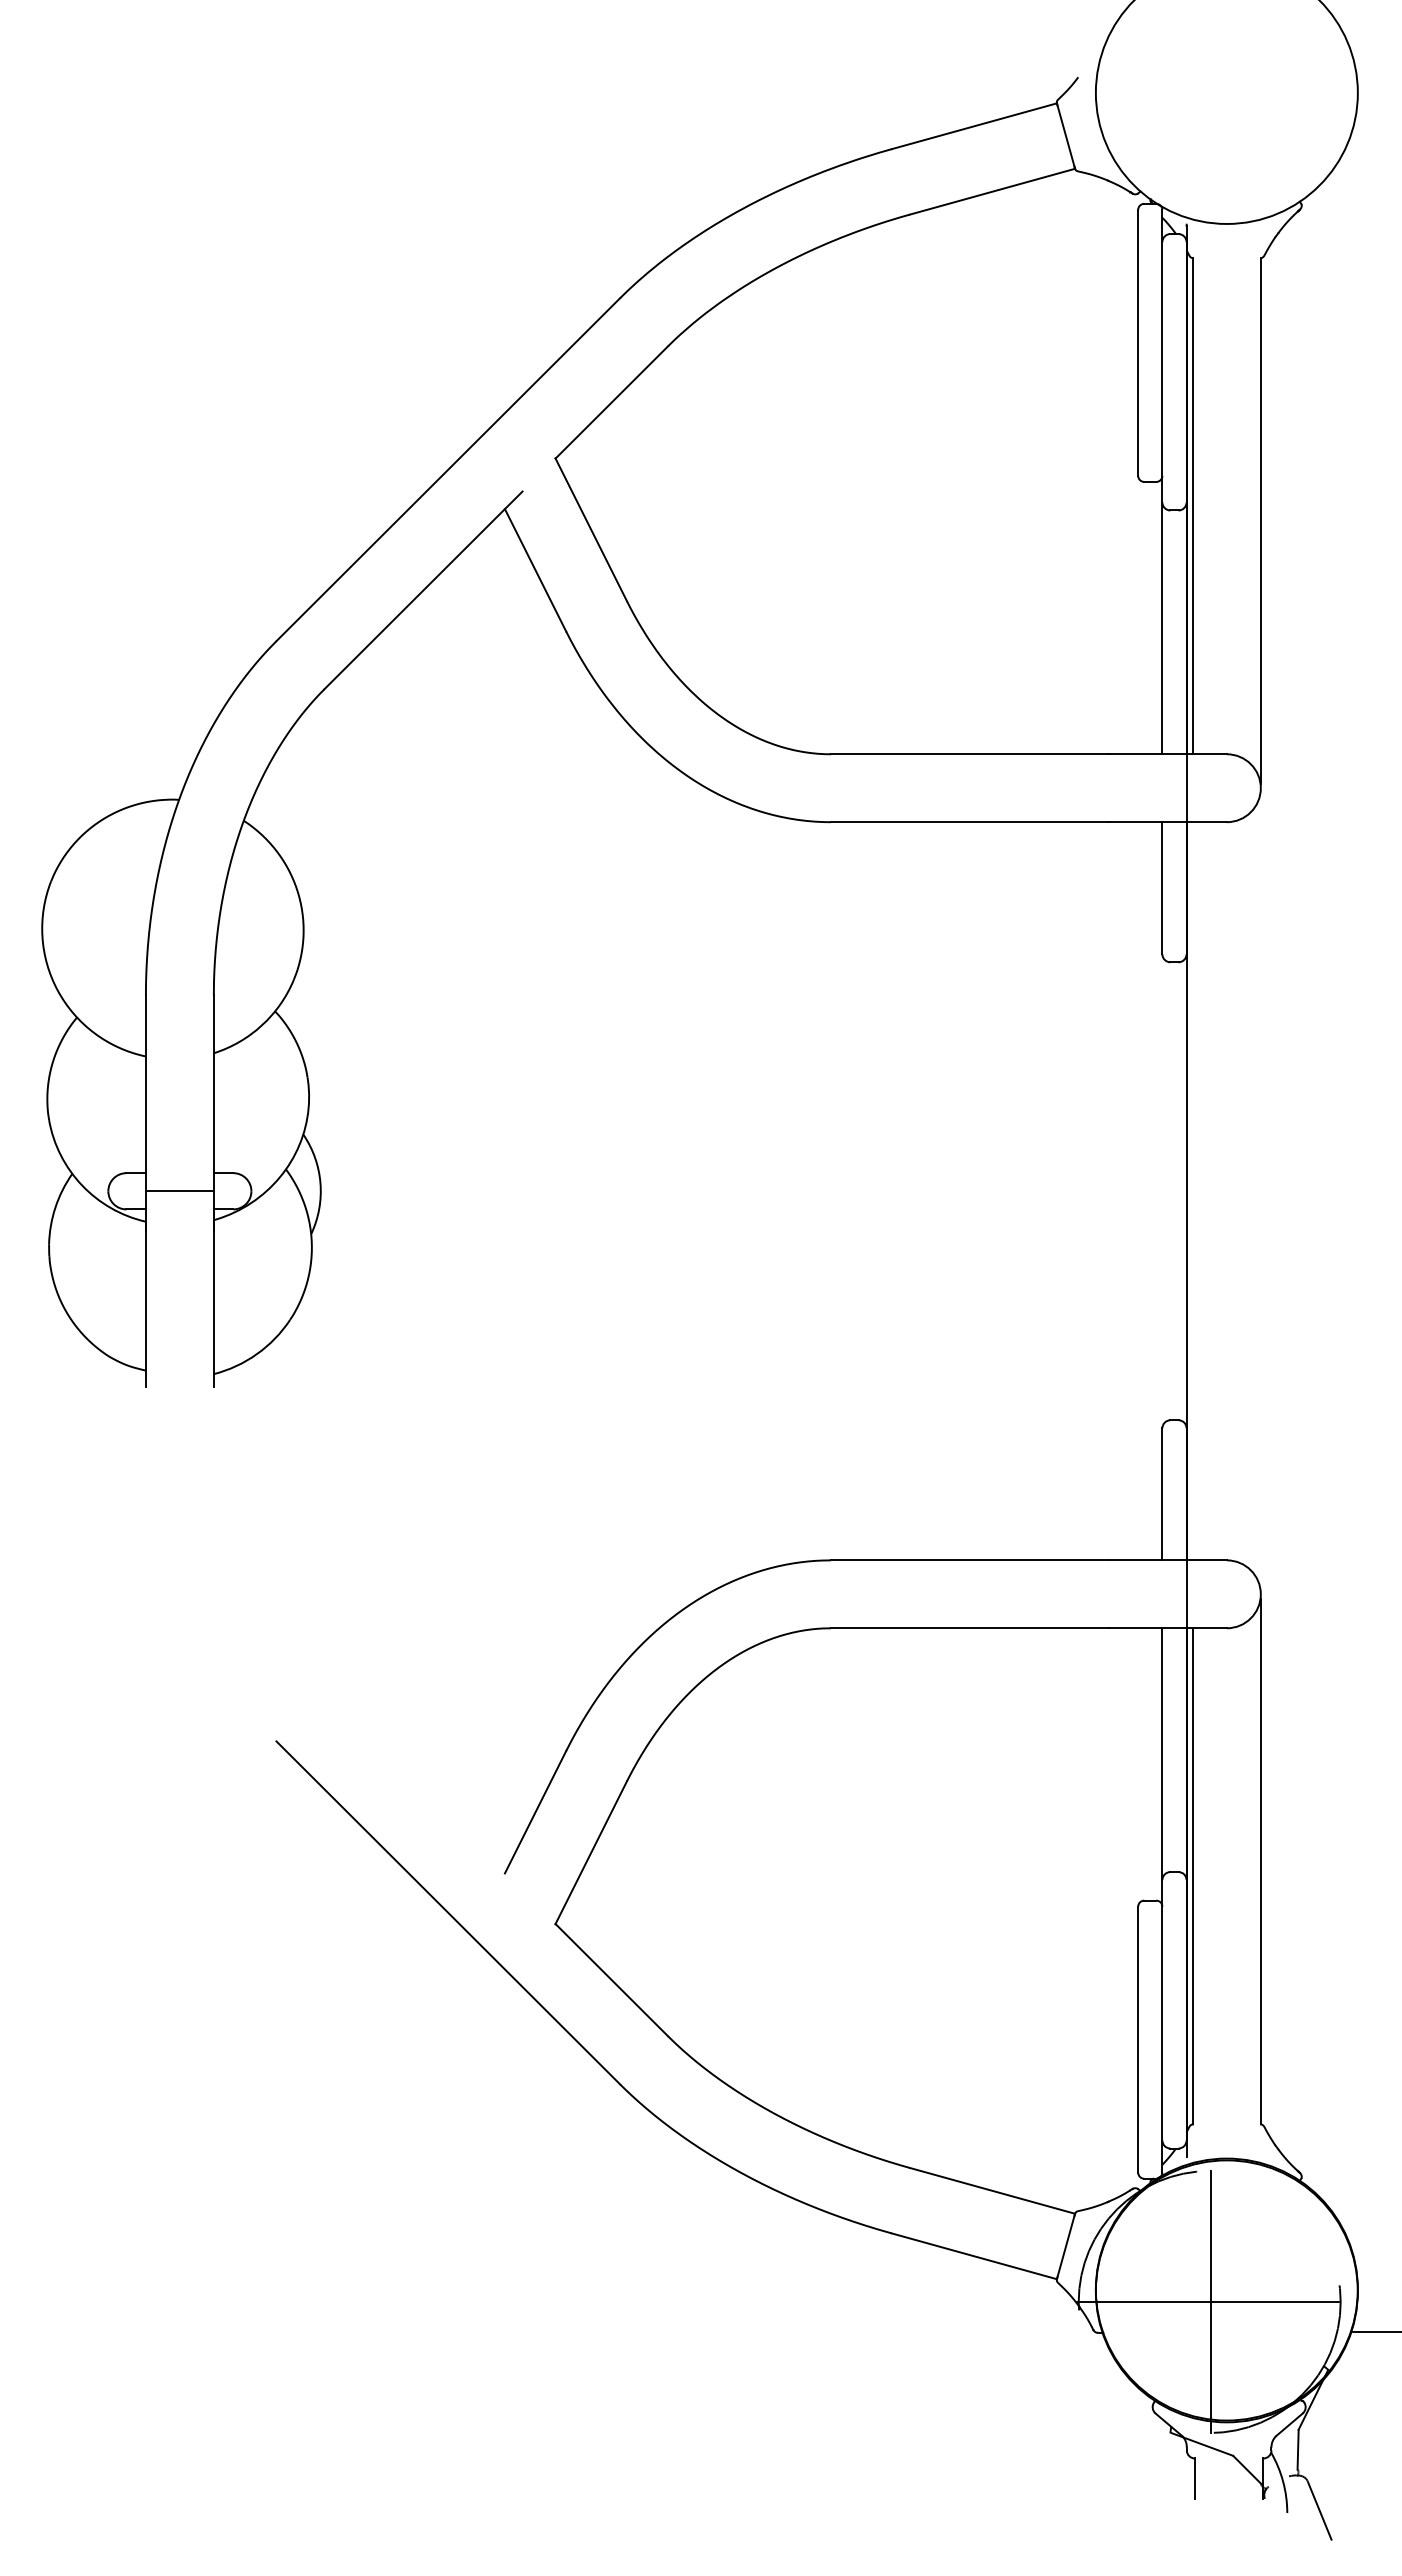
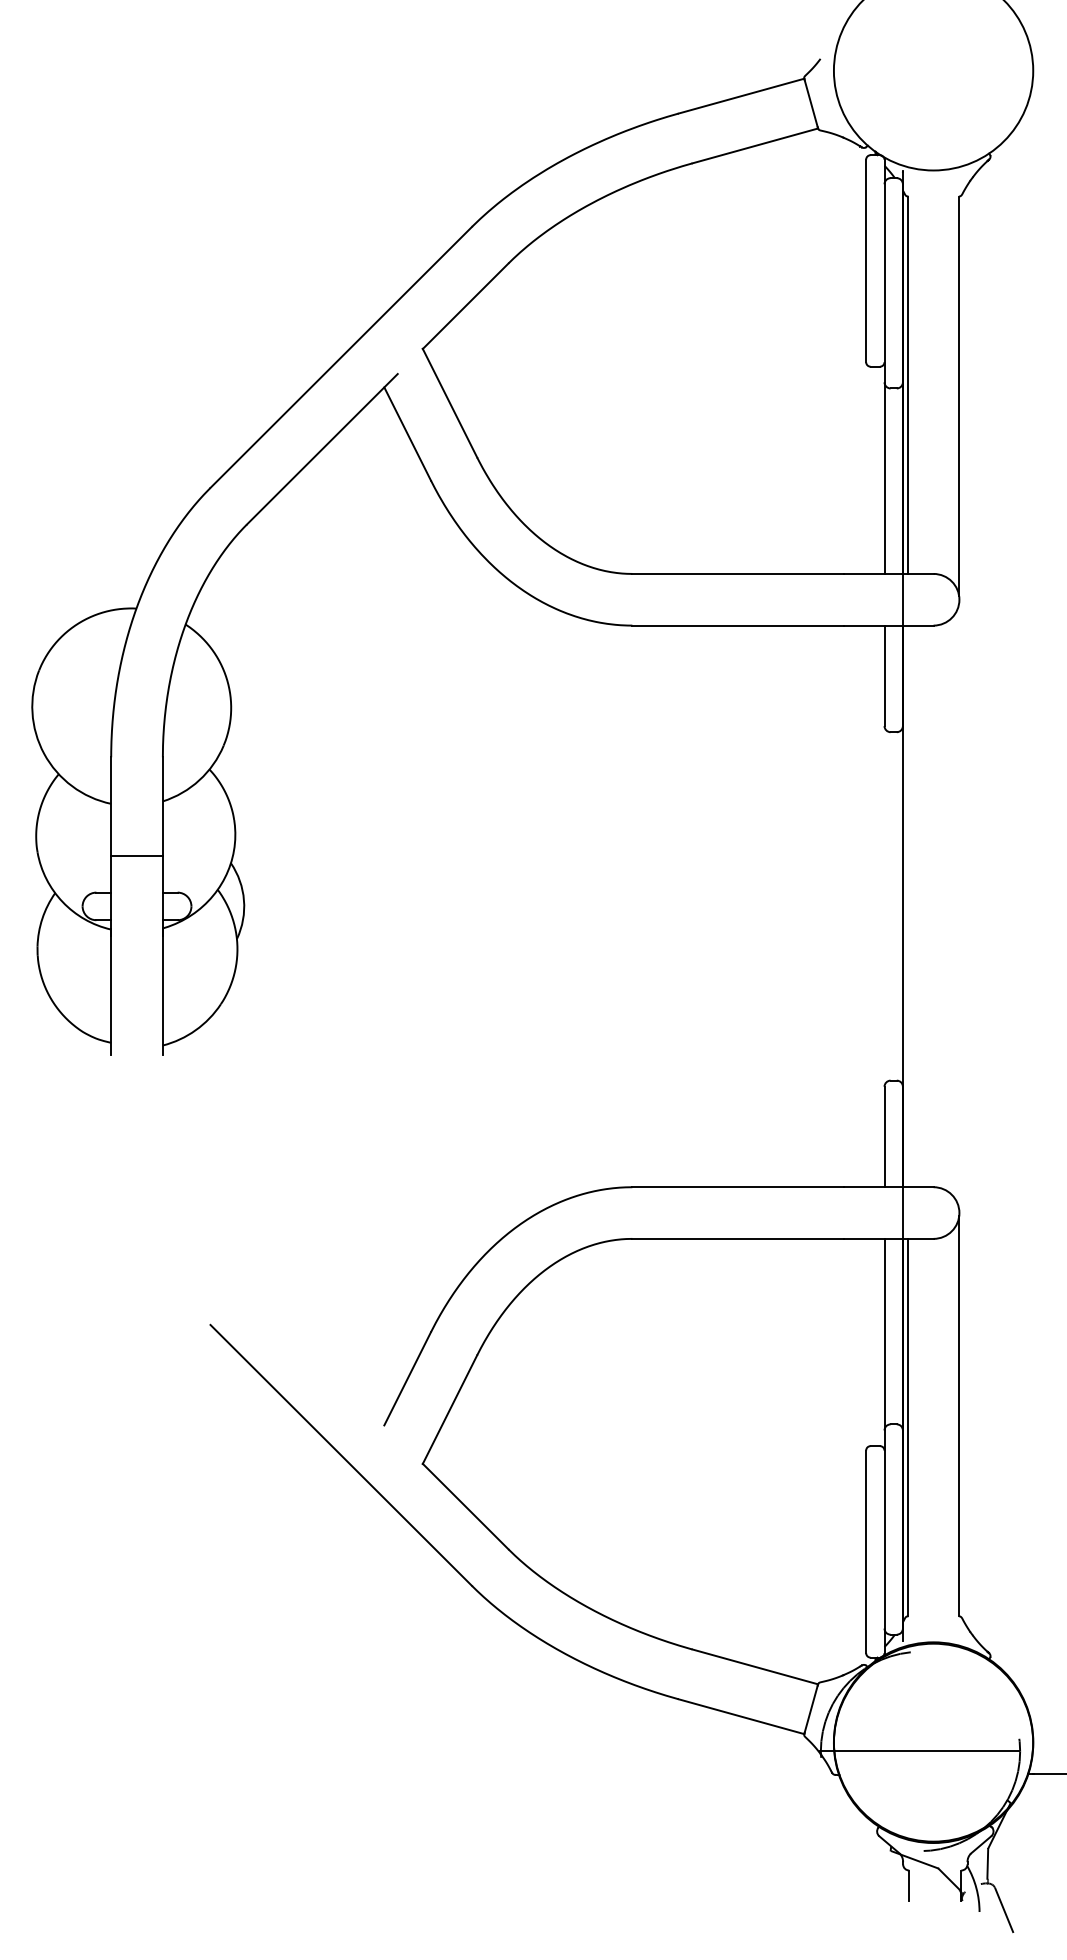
line: (179, 1191) -> (136, 856), moved
line: (1210, 2301) -> (921, 1751), removed

